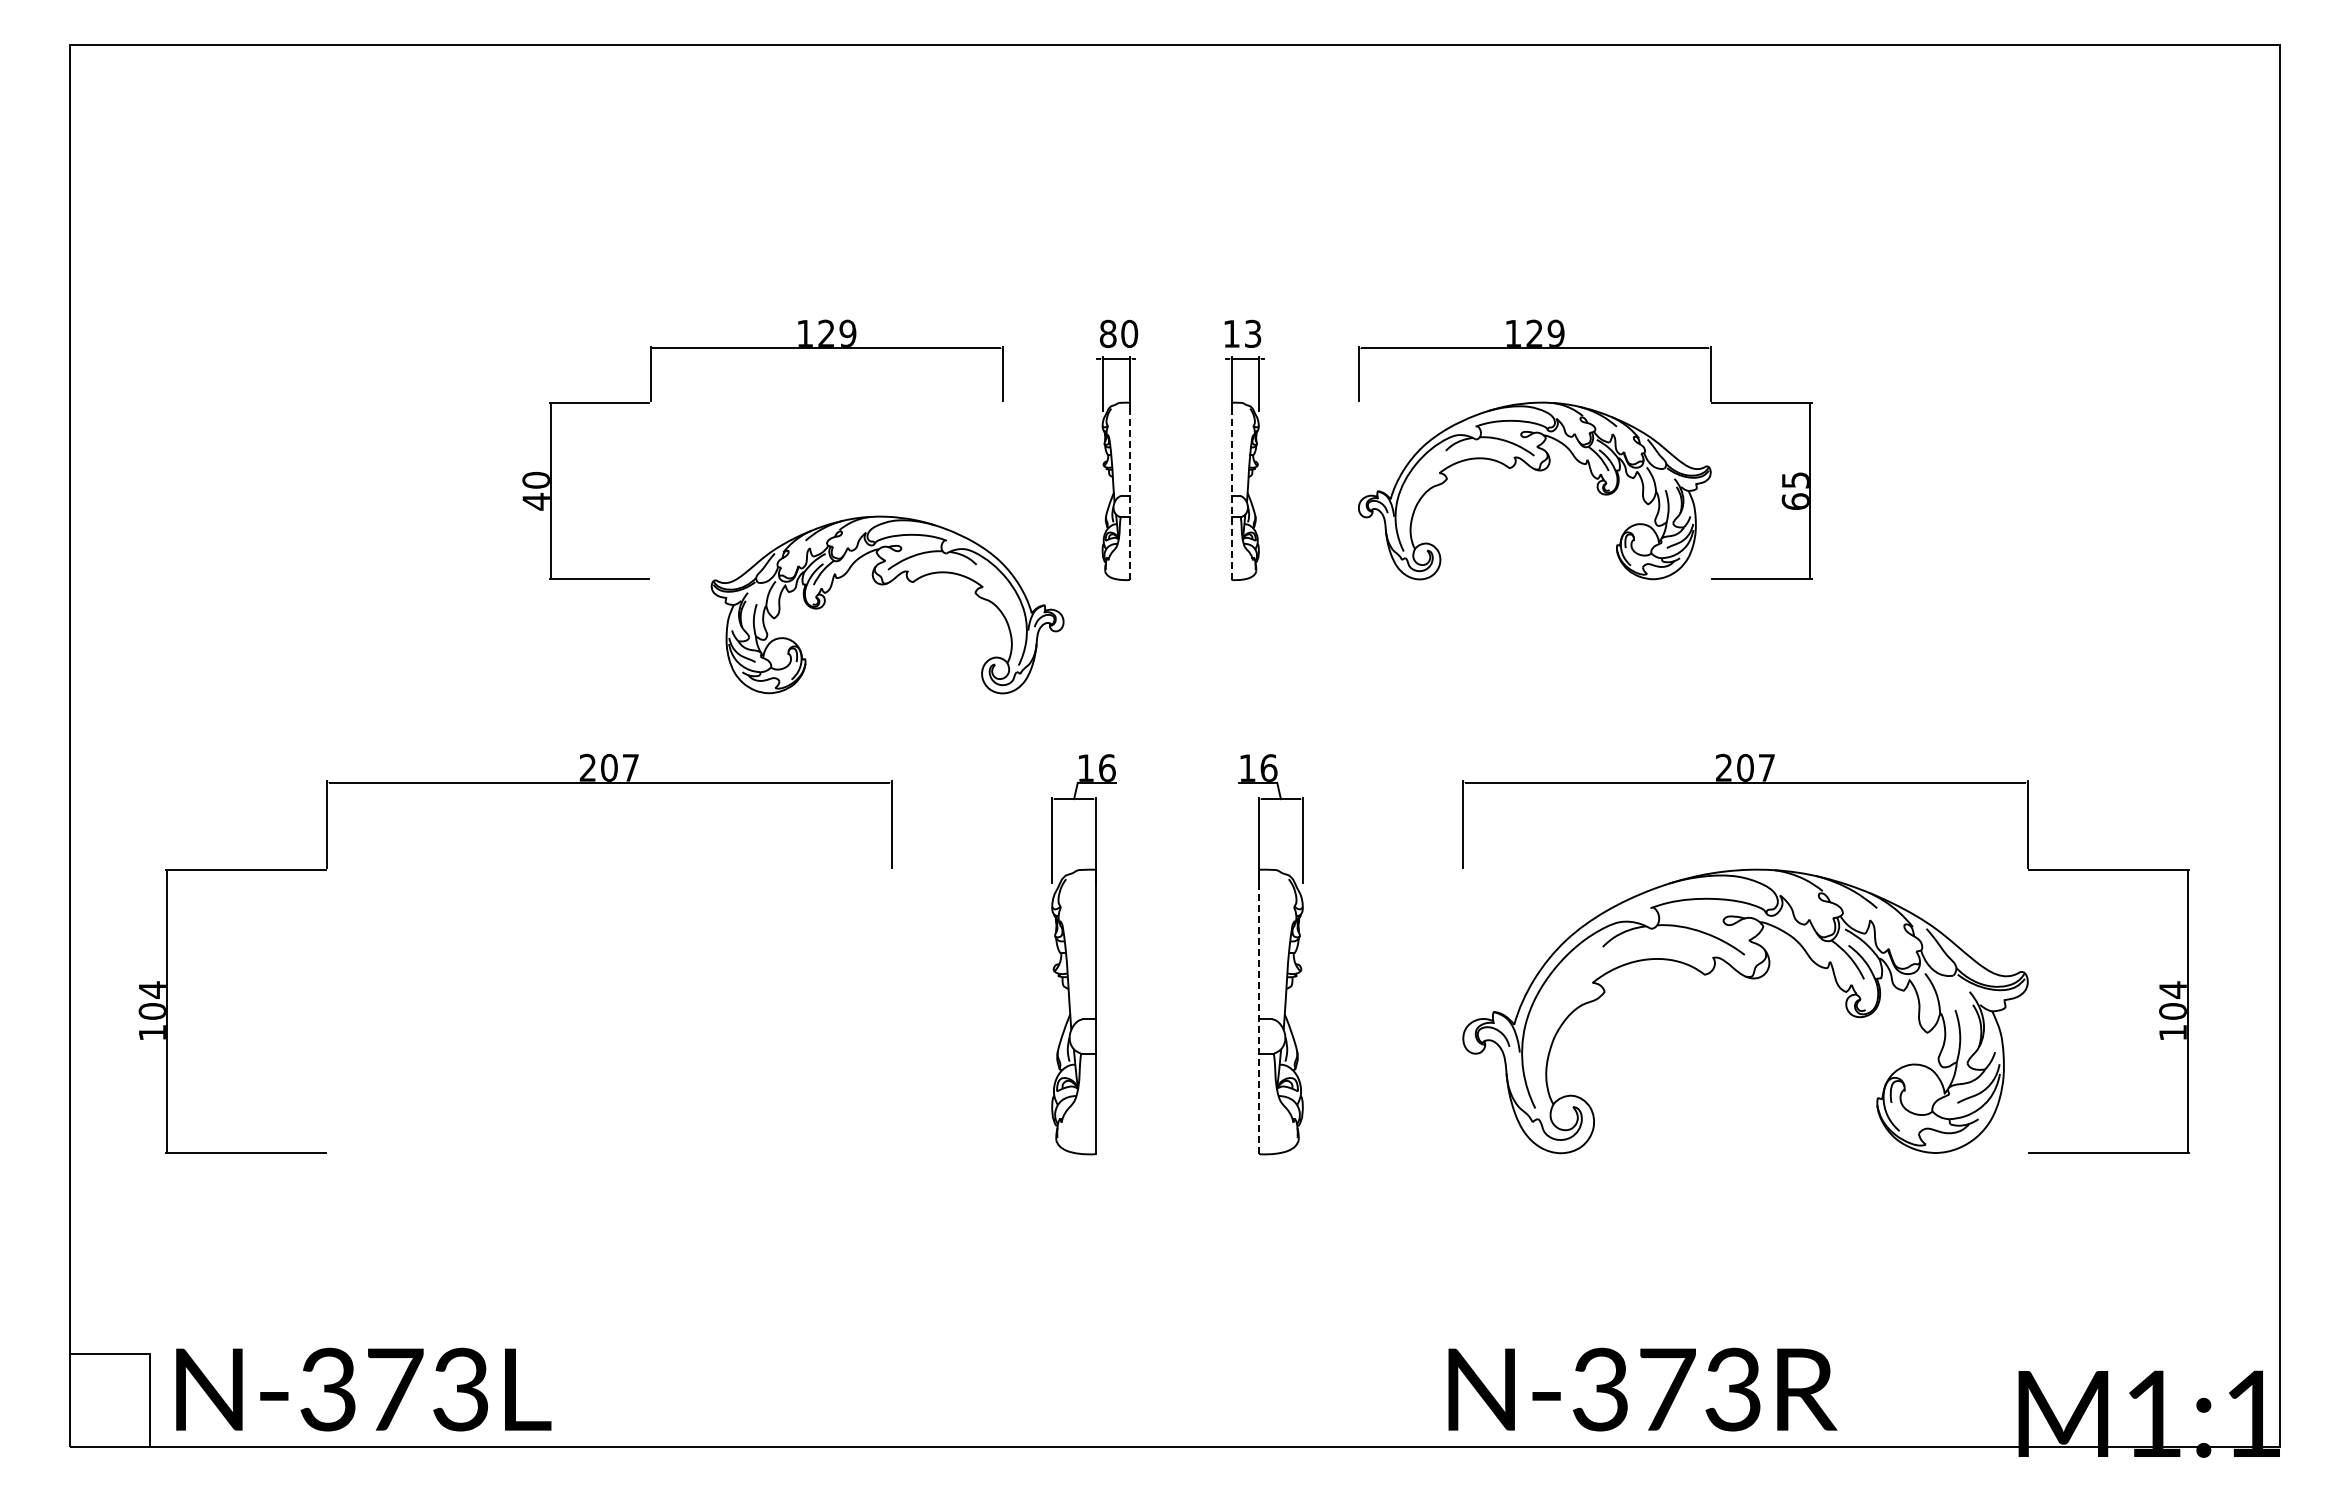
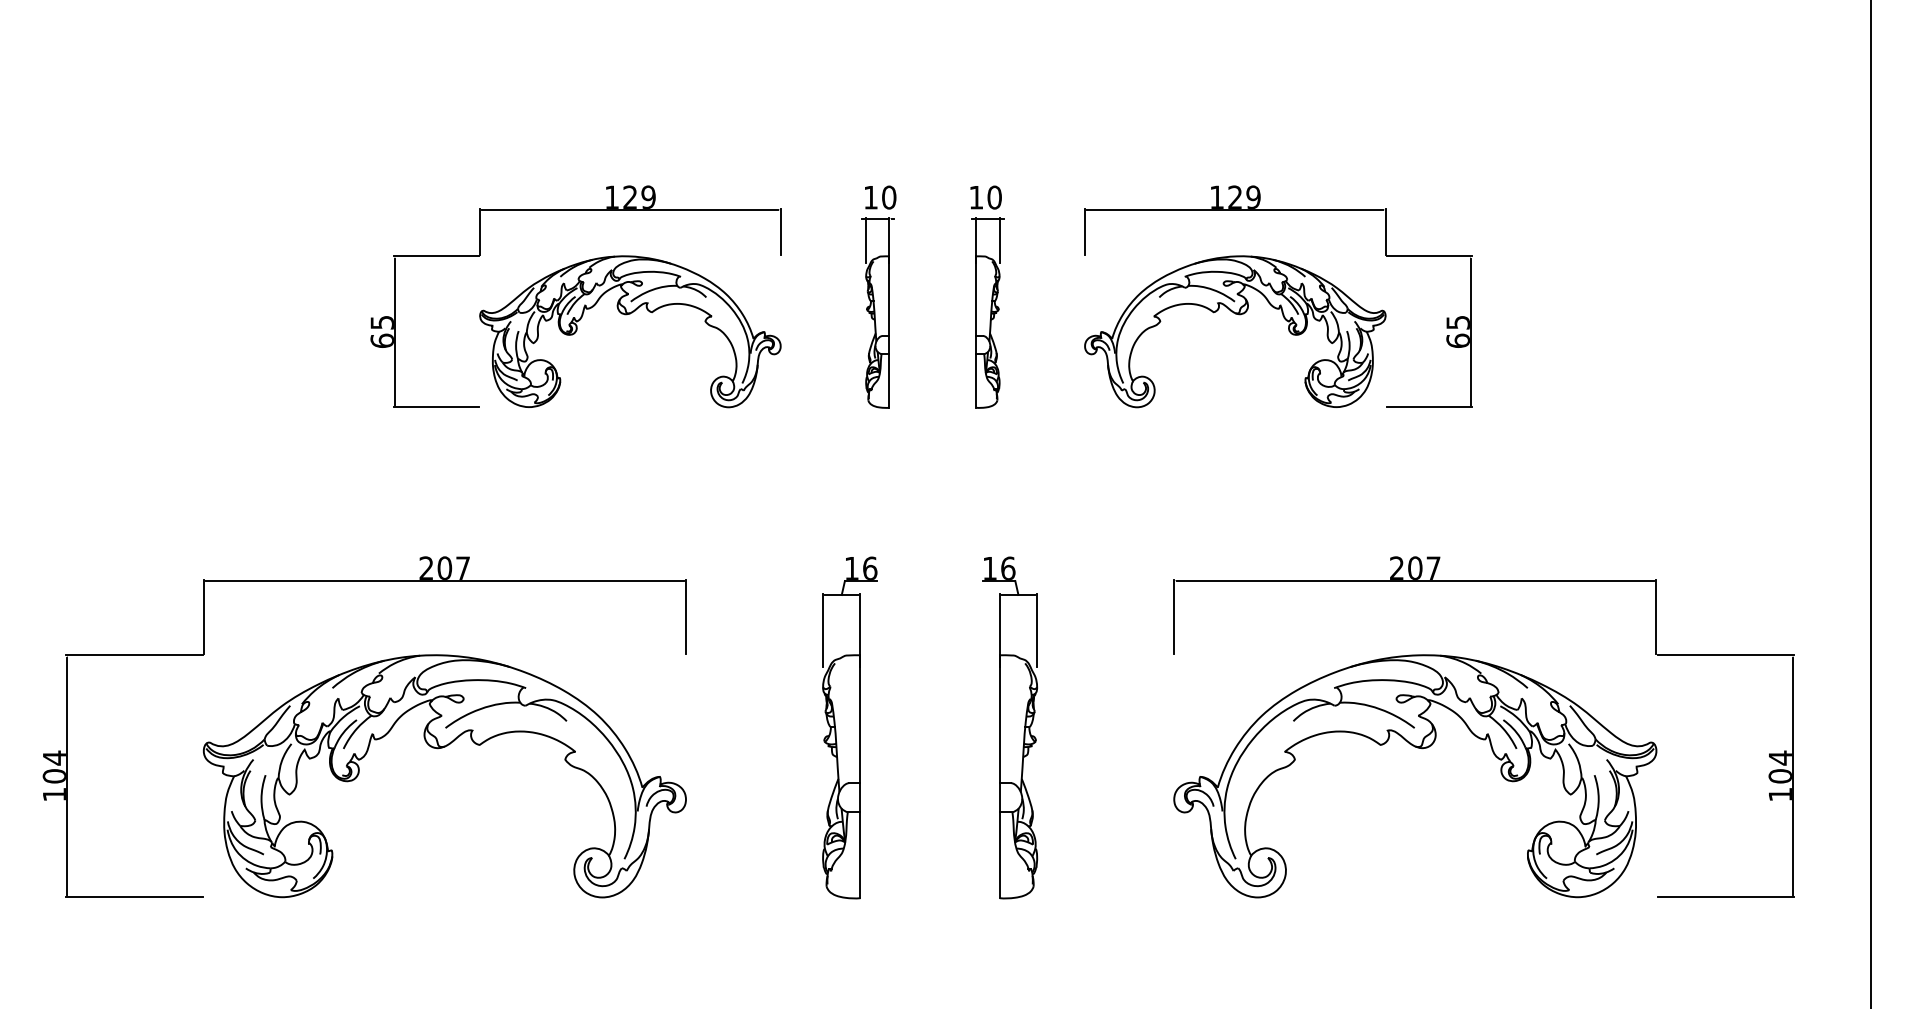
text: (1108, 333) -> (871, 197), 80 -> 10
text: (1252, 333) -> (994, 197), 13 -> 10
text: (535, 490) -> (381, 331), 40 -> 65
line: (1129, 491) -> (889, 332), dashed -> solid
line: (1231, 491) -> (976, 332), dashed -> solid
part: (884, 585) -> (627, 315), moved
part: (603, 979) -> (439, 749), added
line: (1259, 1011) -> (1000, 776), dashed -> solid

